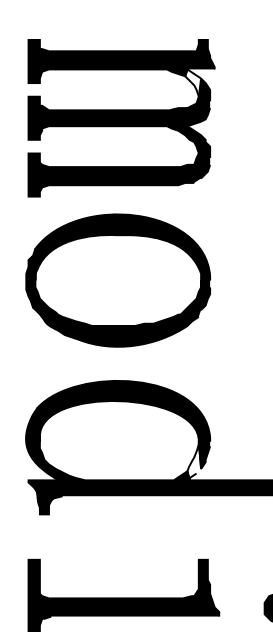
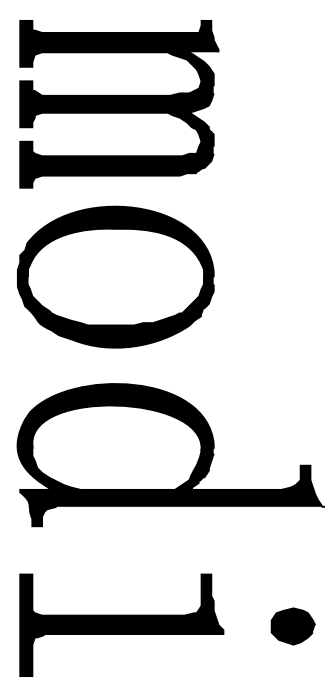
fill: (193, 82) -> (195, 66), added
fill: (194, 460) -> (196, 468), added

